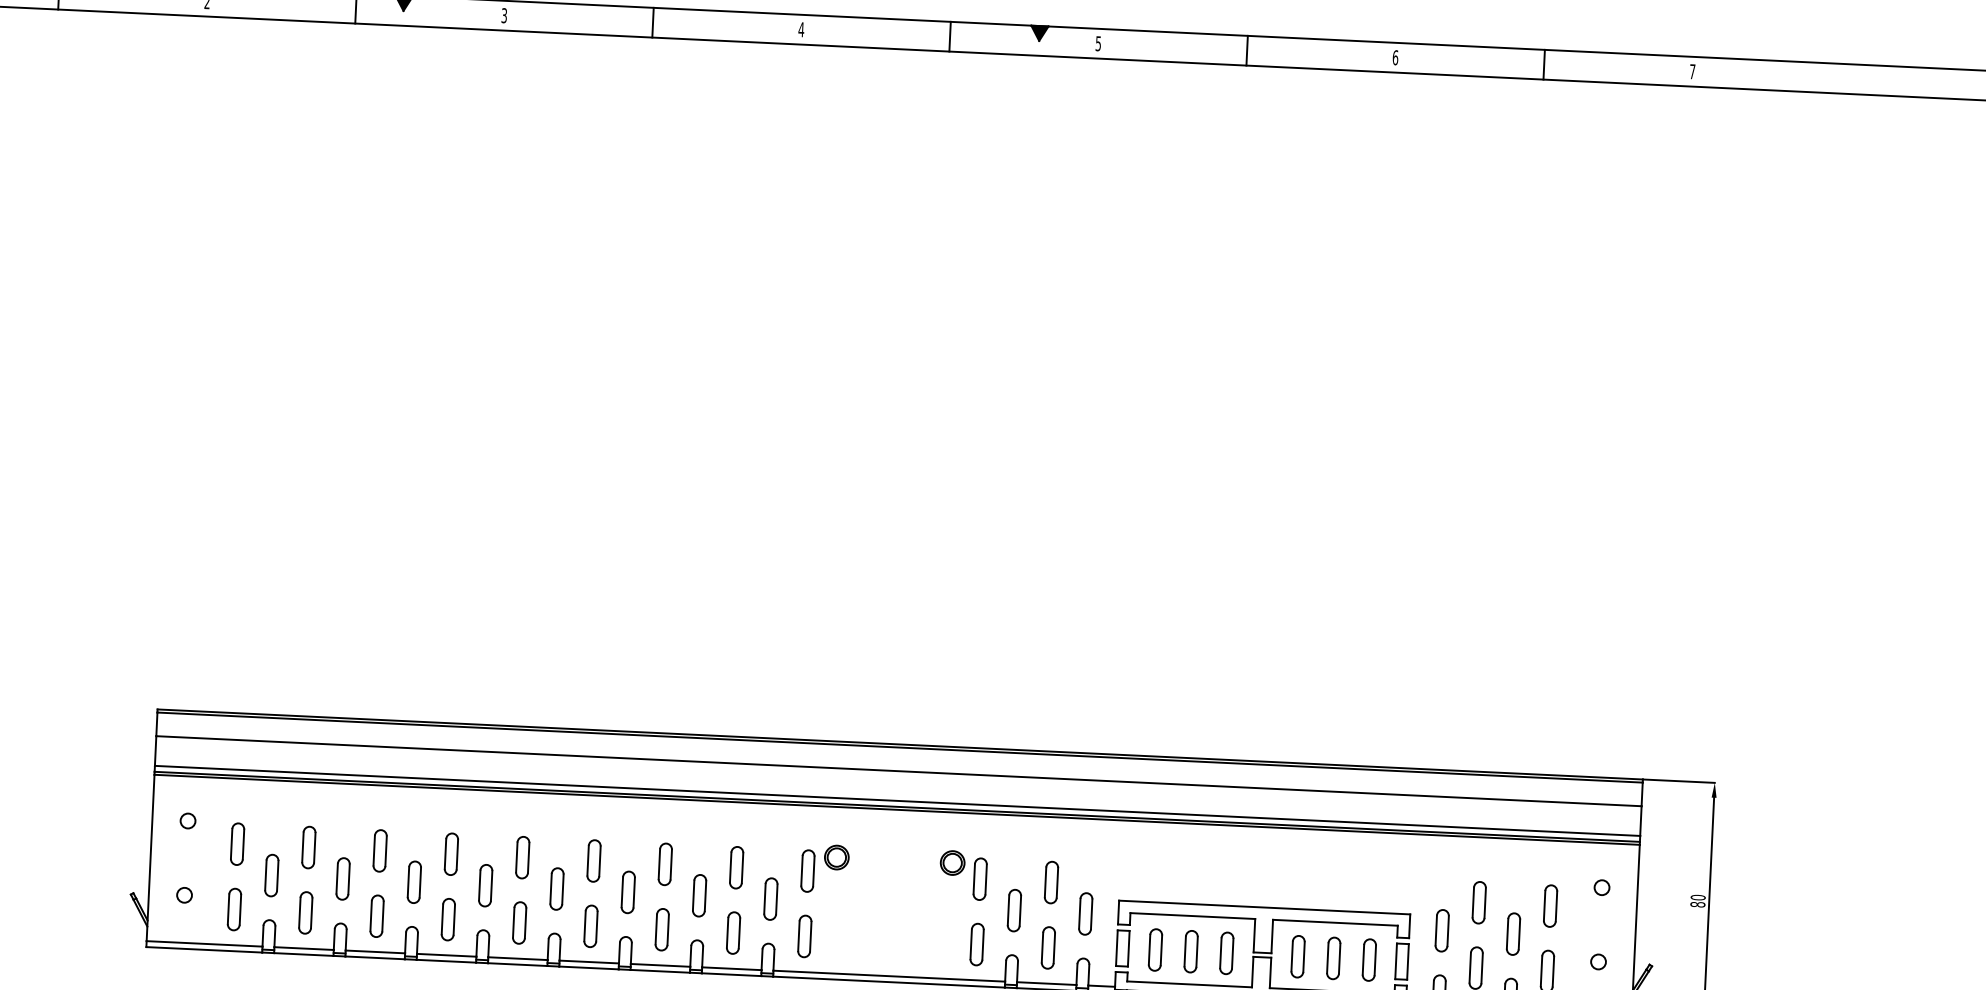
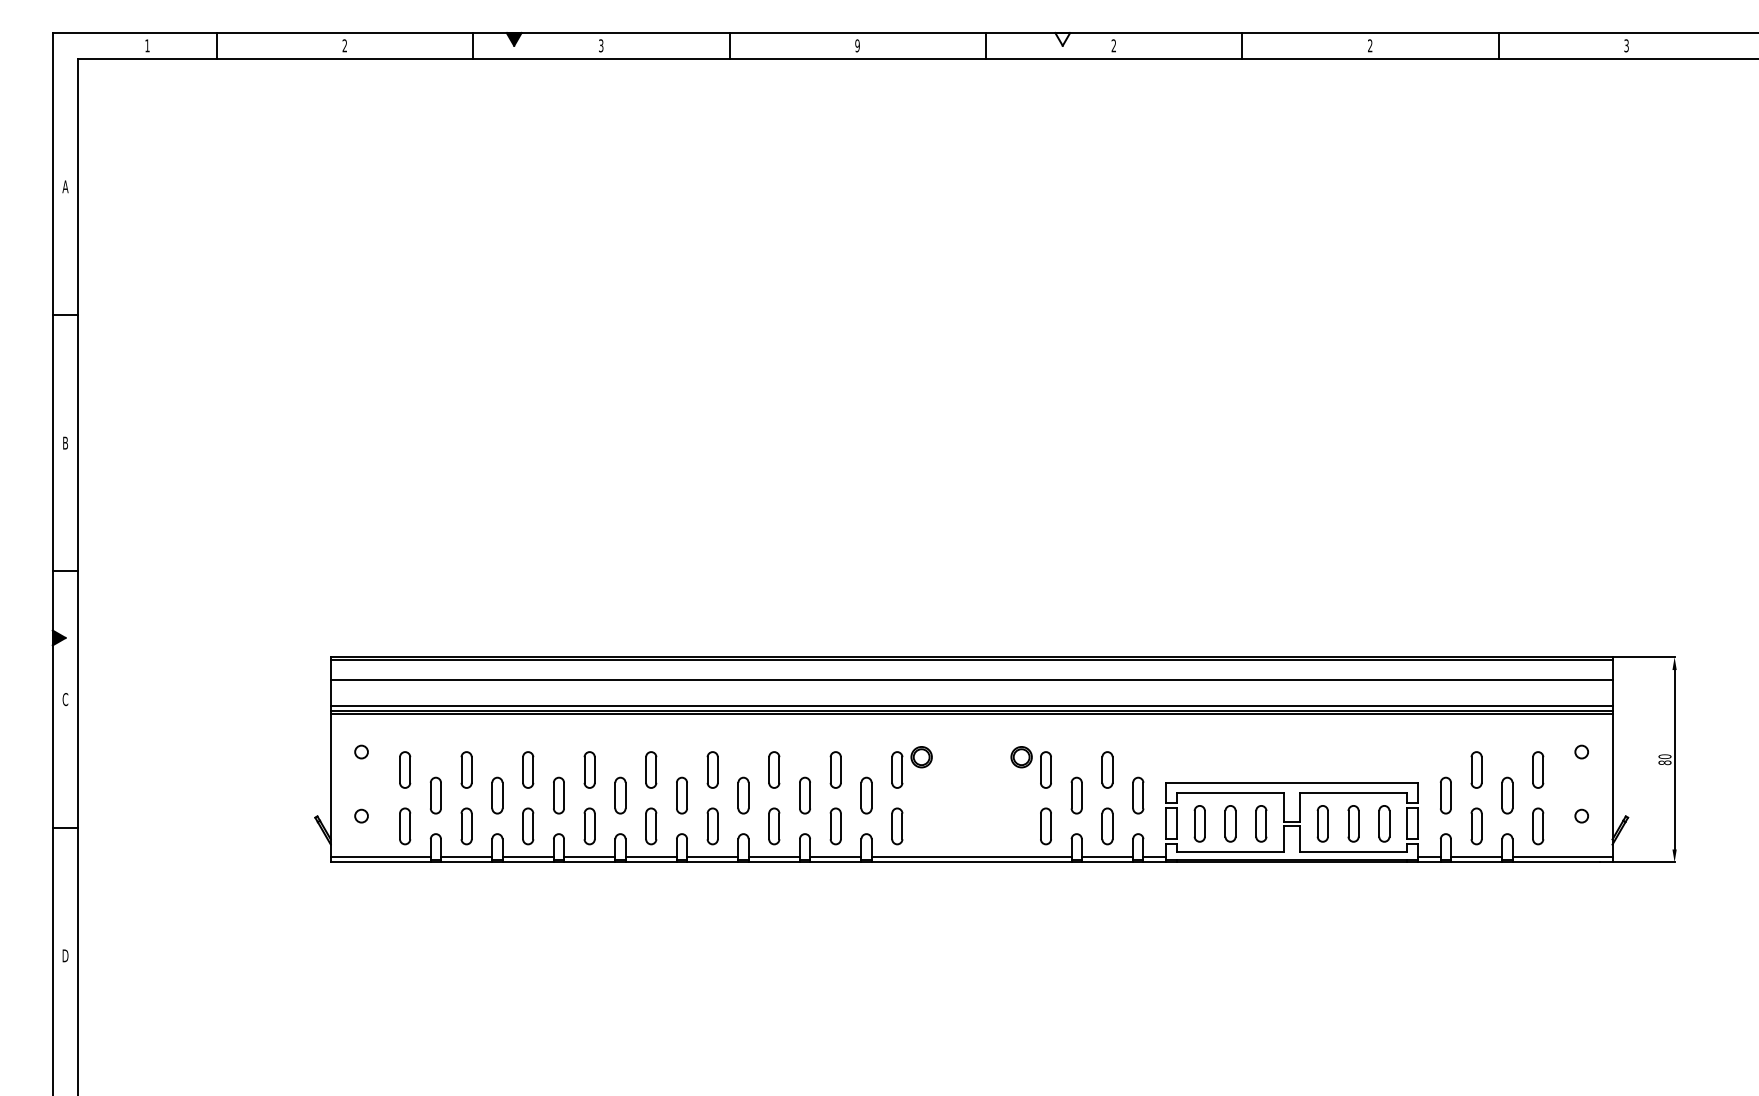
text: (801, 29) -> (857, 45), 4 -> 9
fill: (1039, 33) -> (1062, 39), removed
text: (1098, 43) -> (1113, 45), 5 -> 2
text: (1395, 57) -> (1370, 45), 6 -> 2
text: (1692, 71) -> (1626, 45), 7 -> 3

